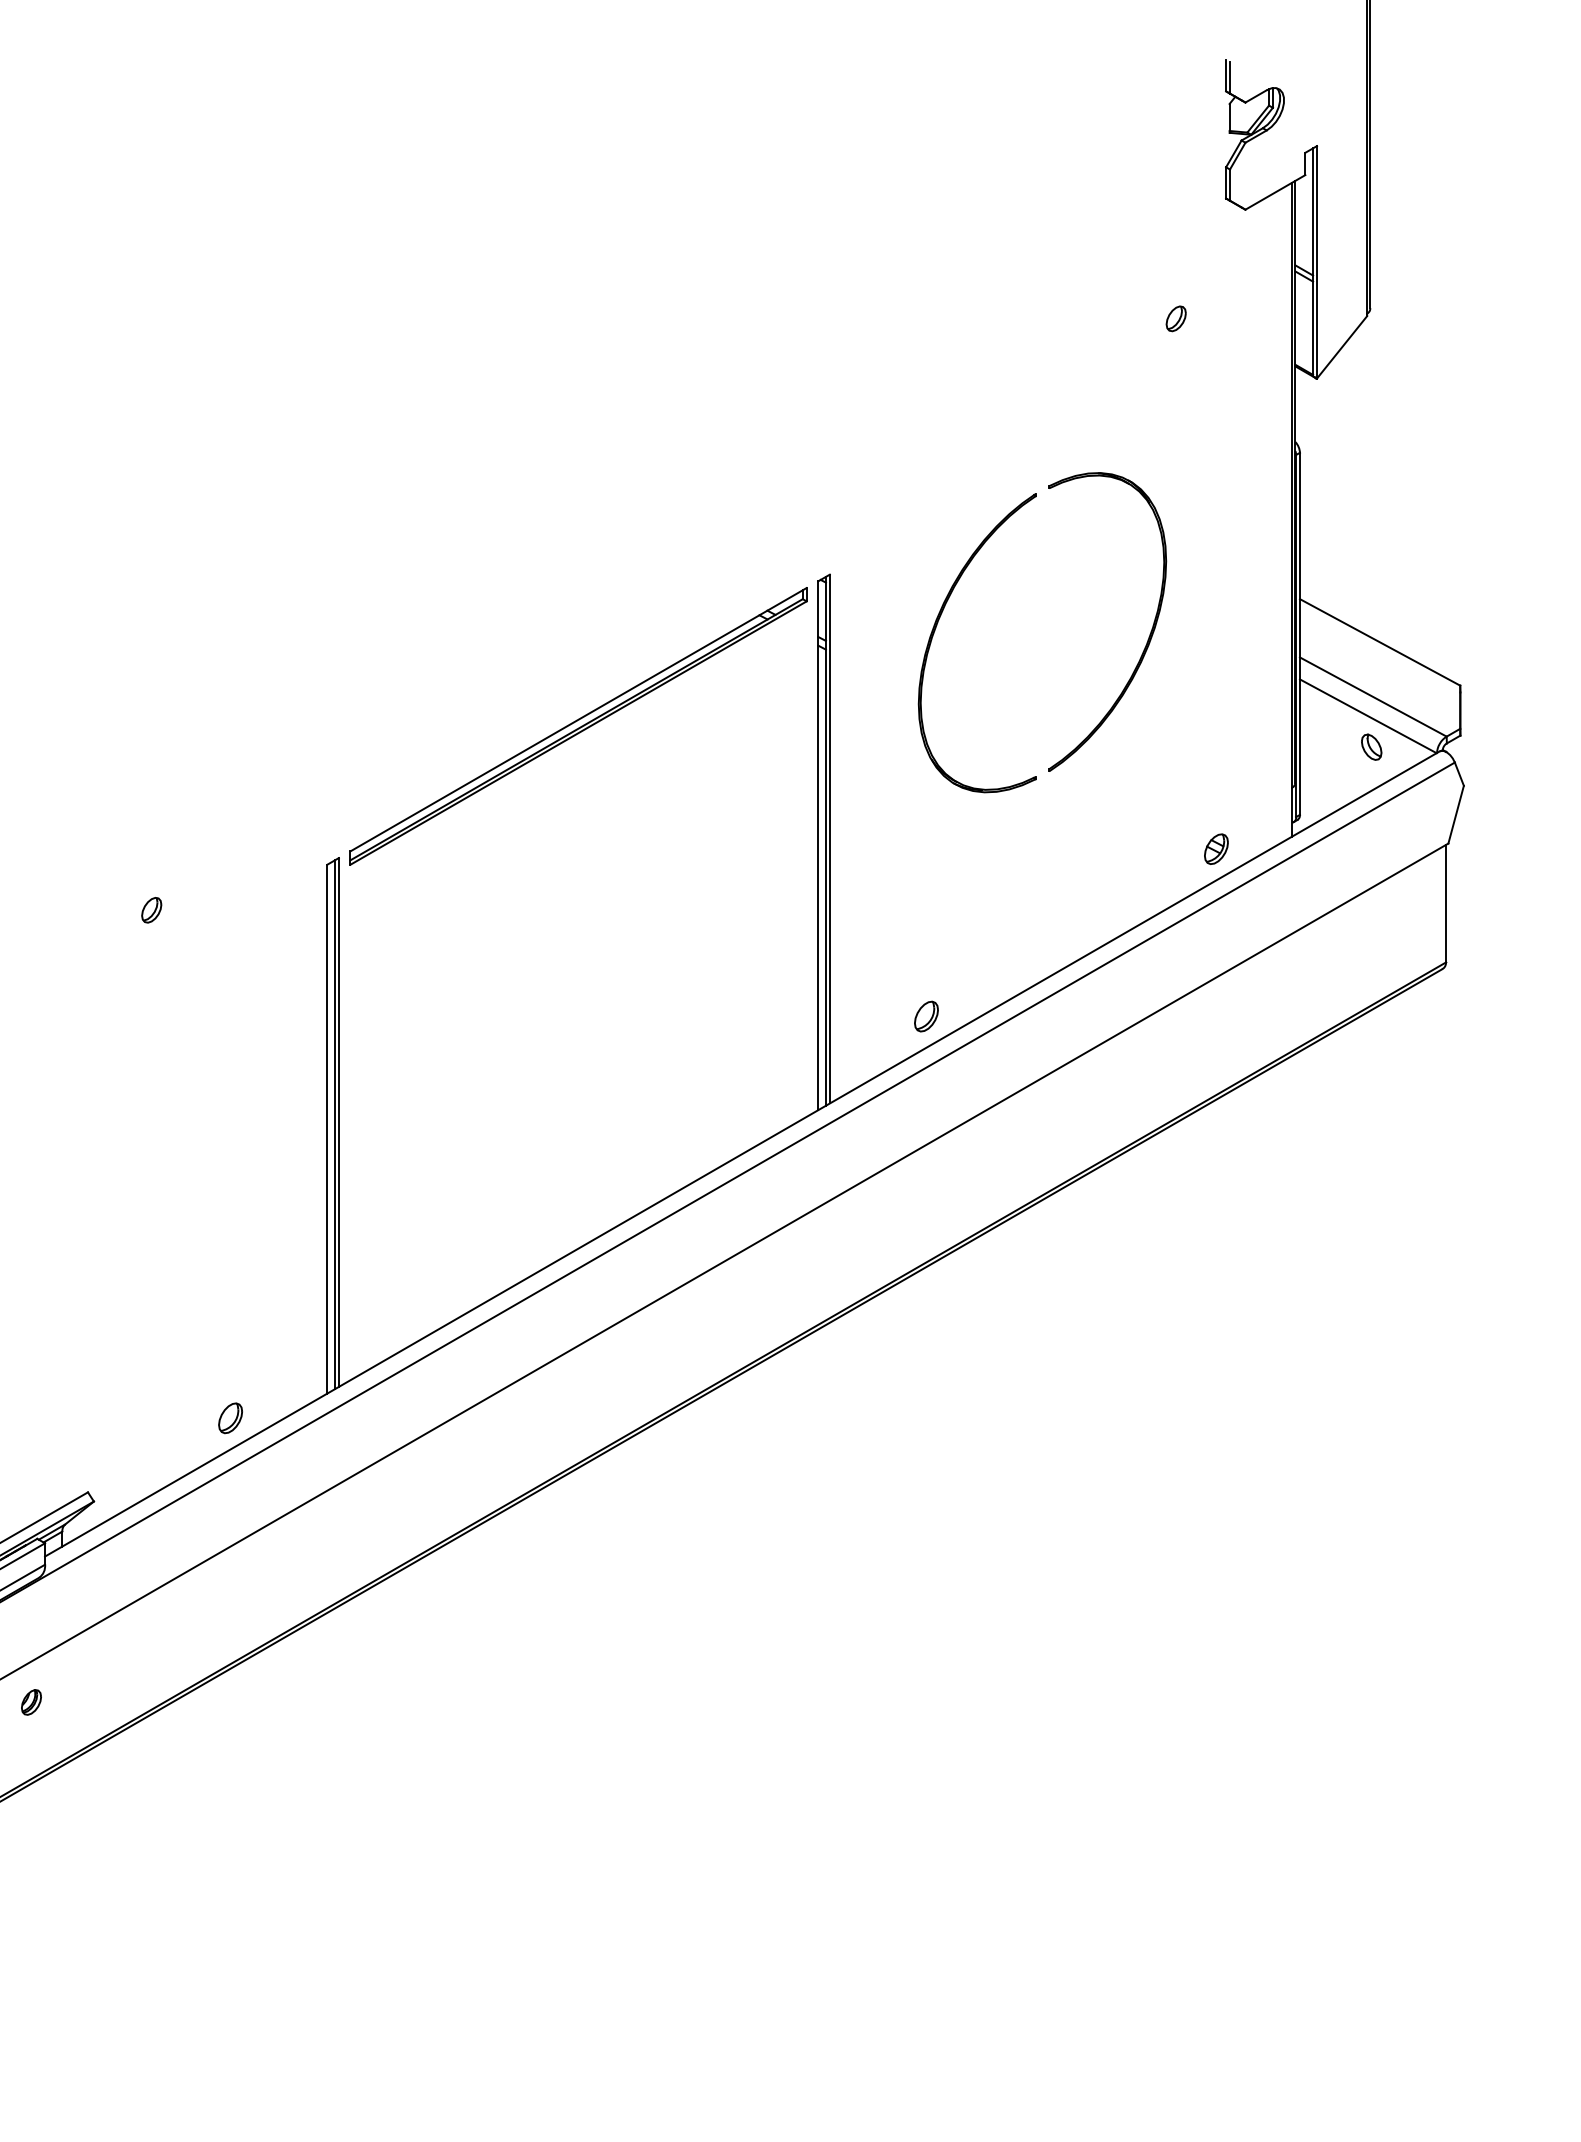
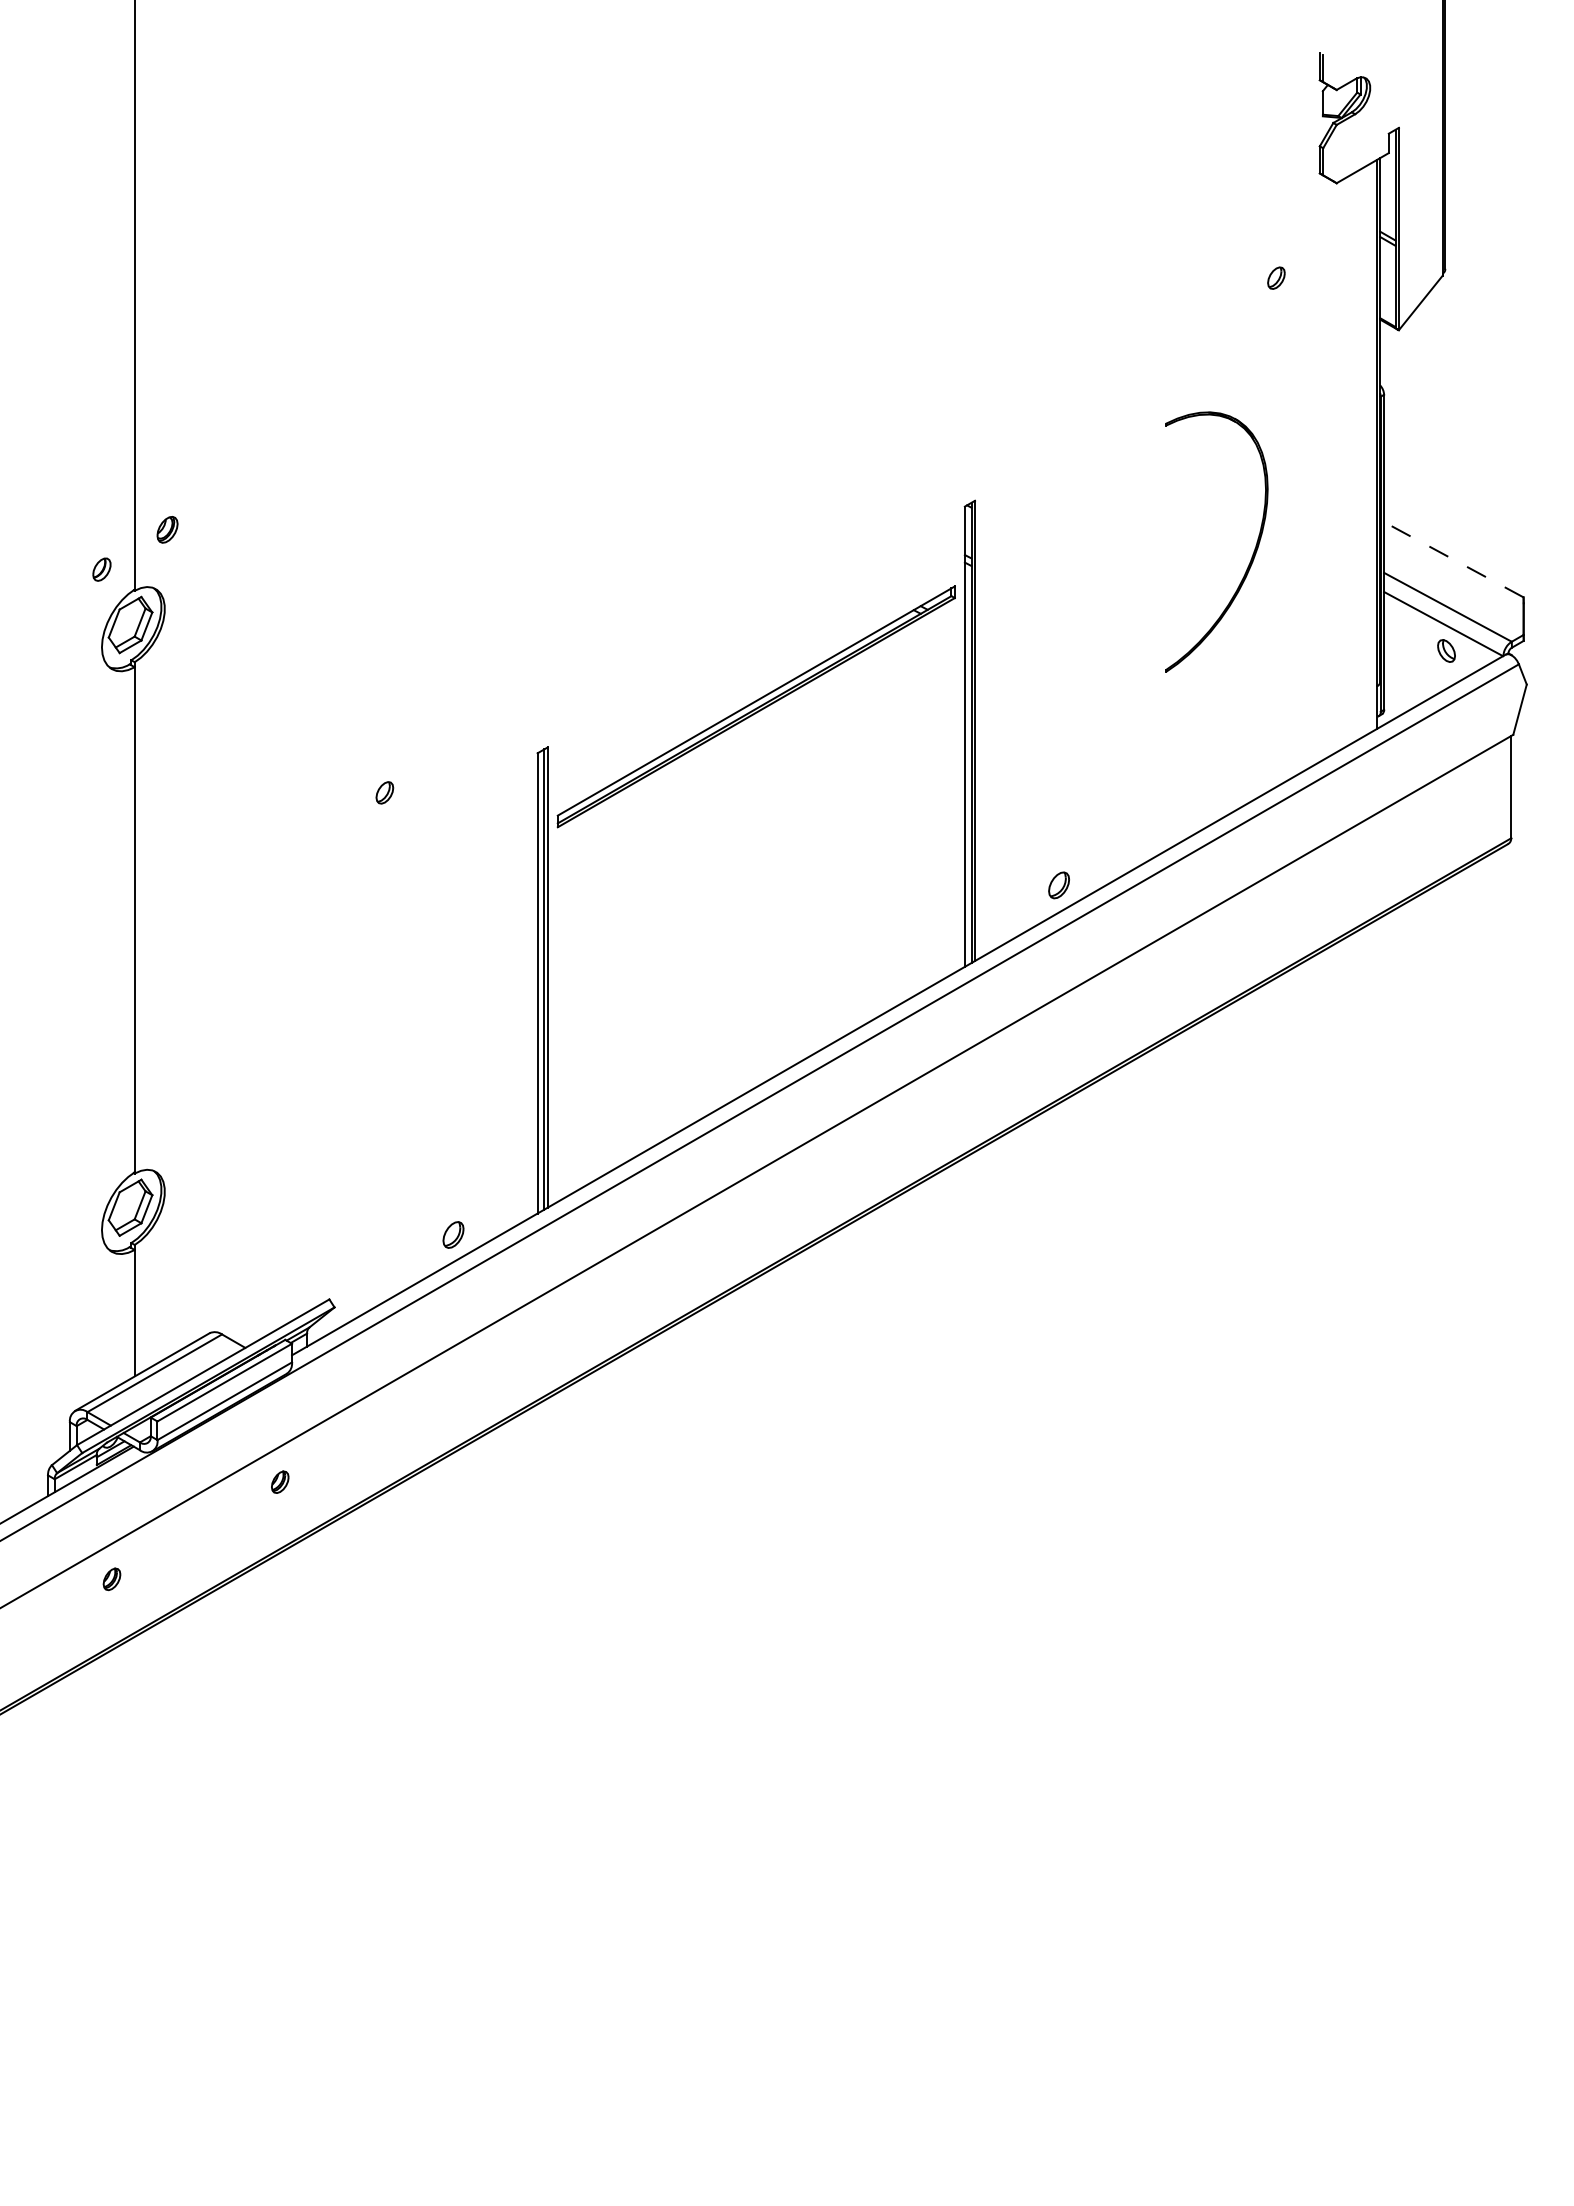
part: (937, 627) -> (1068, 546), removed
line: (1379, 642) -> (1453, 559), solid -> dashed
part: (577, 725) -> (755, 706), moved
part: (1216, 848) -> (1311, 739), removed

